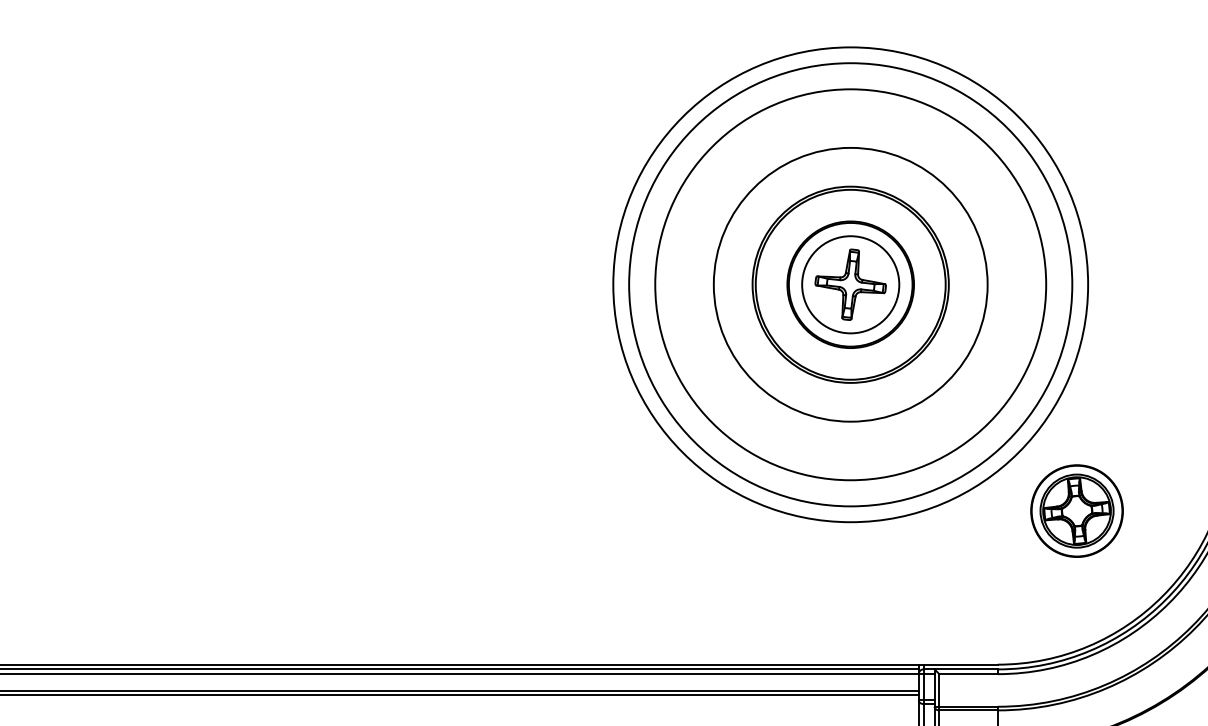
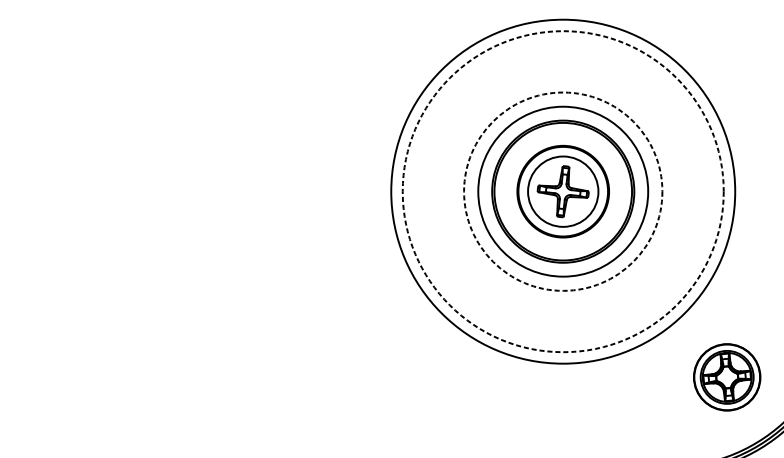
circle: (850, 284) -> (563, 191), size x0.6
circle: (850, 284) -> (563, 191), solid -> dashed
circle: (850, 284) -> (563, 191), solid -> dashed
part: (1076, 510) -> (726, 376), moved

